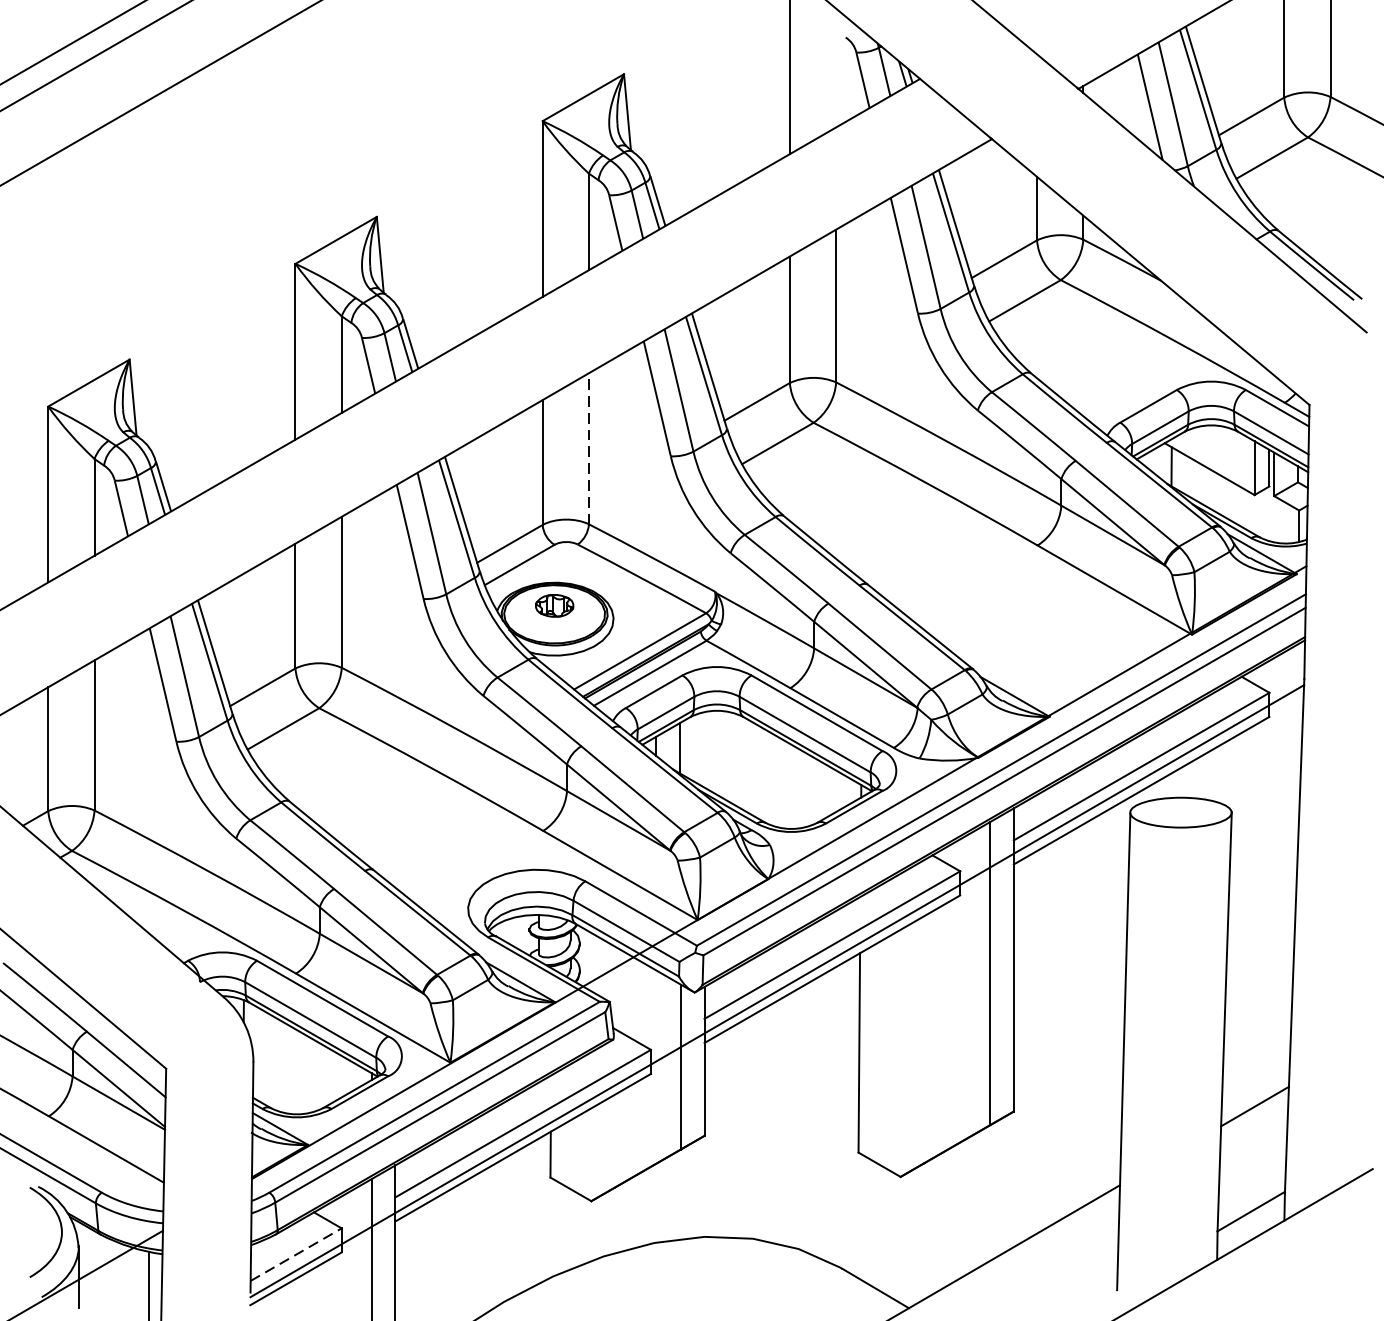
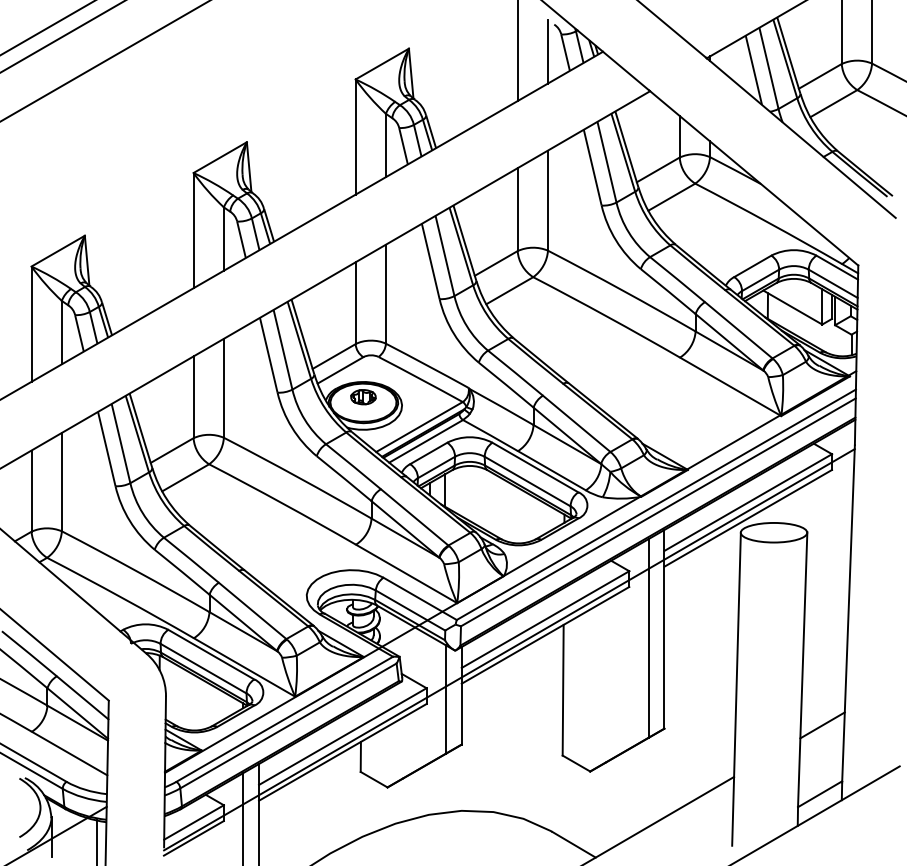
line: (836, 78) -> (548, 51), added
line: (588, 449) -> (385, 294), dashed -> solid
line: (296, 1254) -> (194, 822), dashed -> solid

